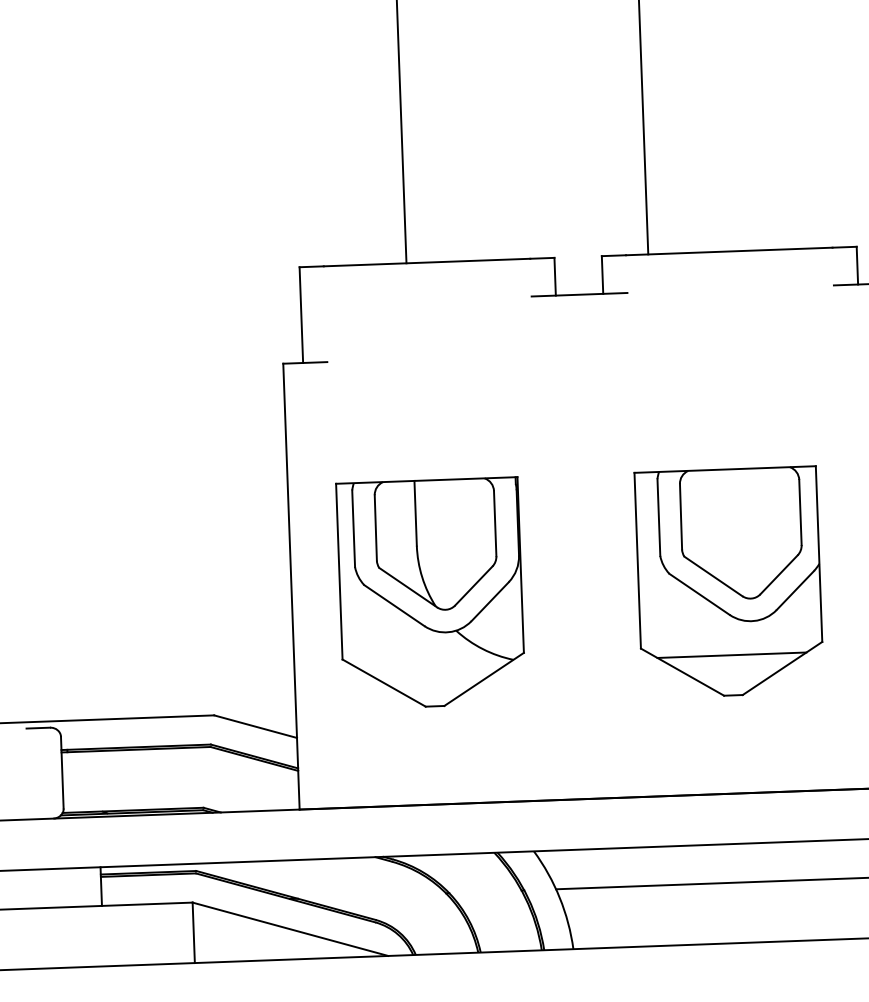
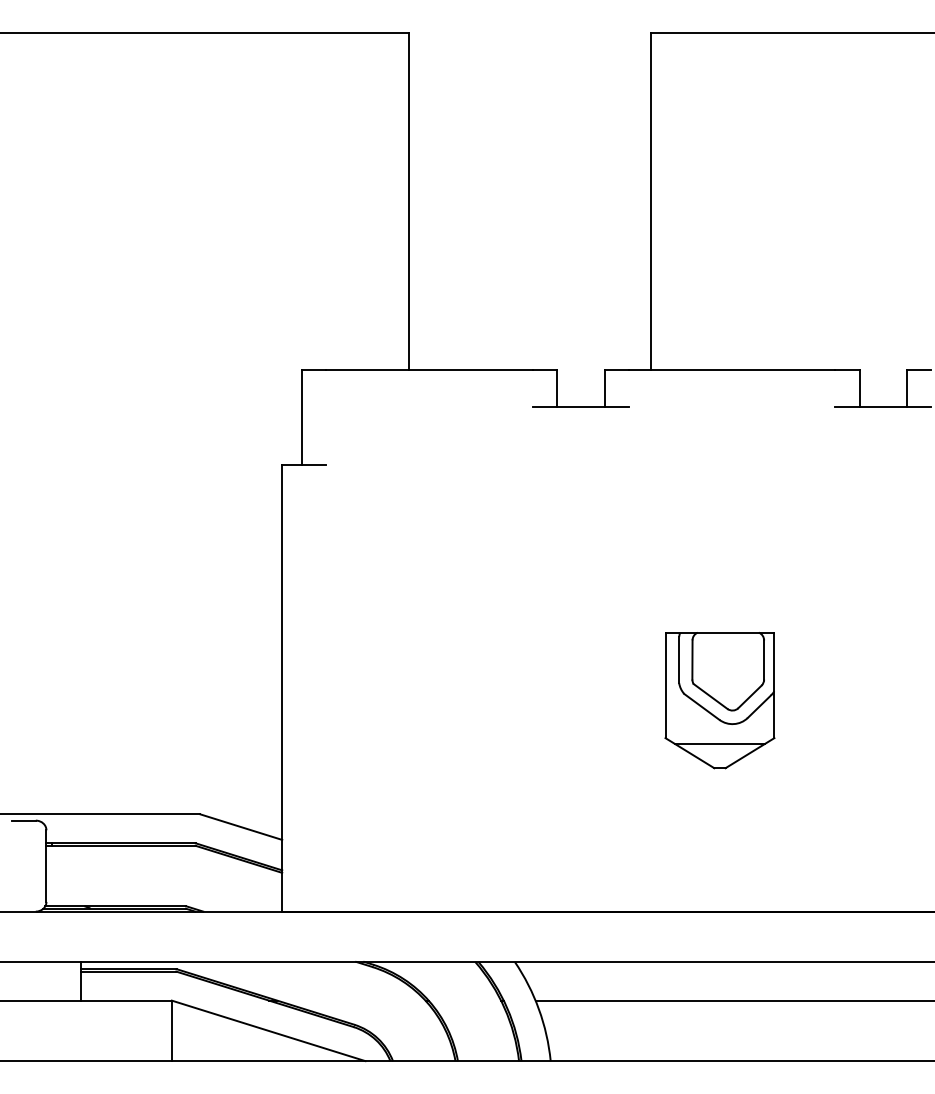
part: (728, 582) -> (719, 700), size x0.6
part: (431, 593) -> (421, 700), removed

